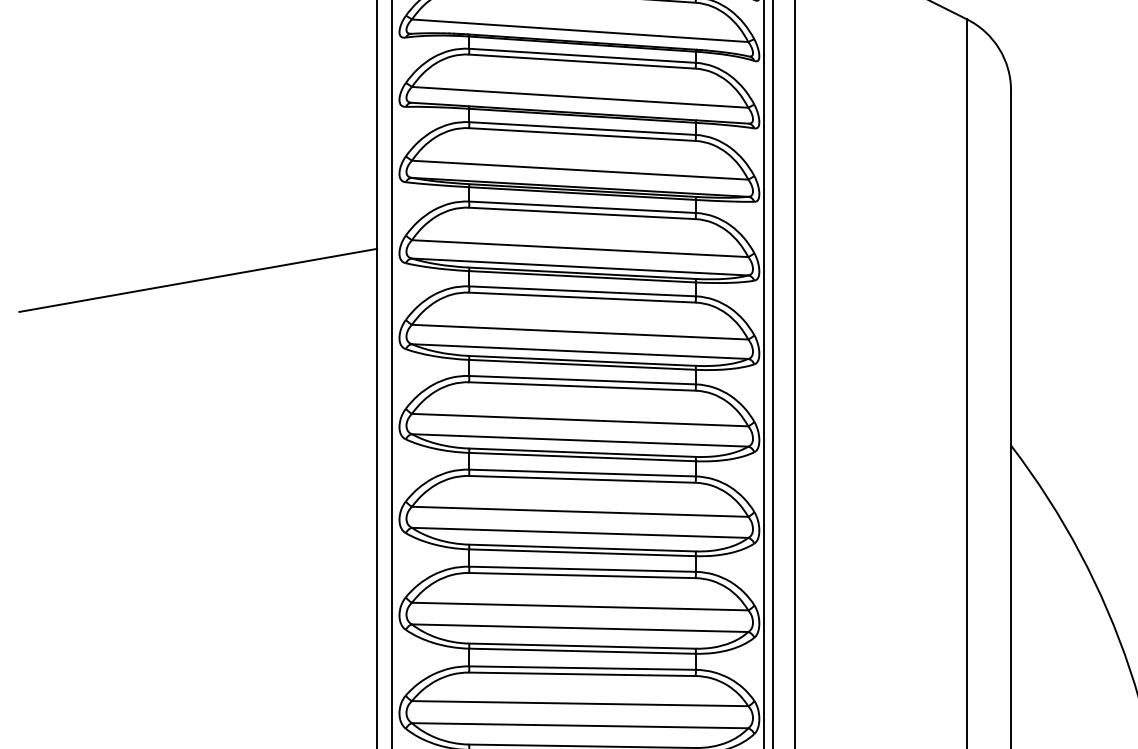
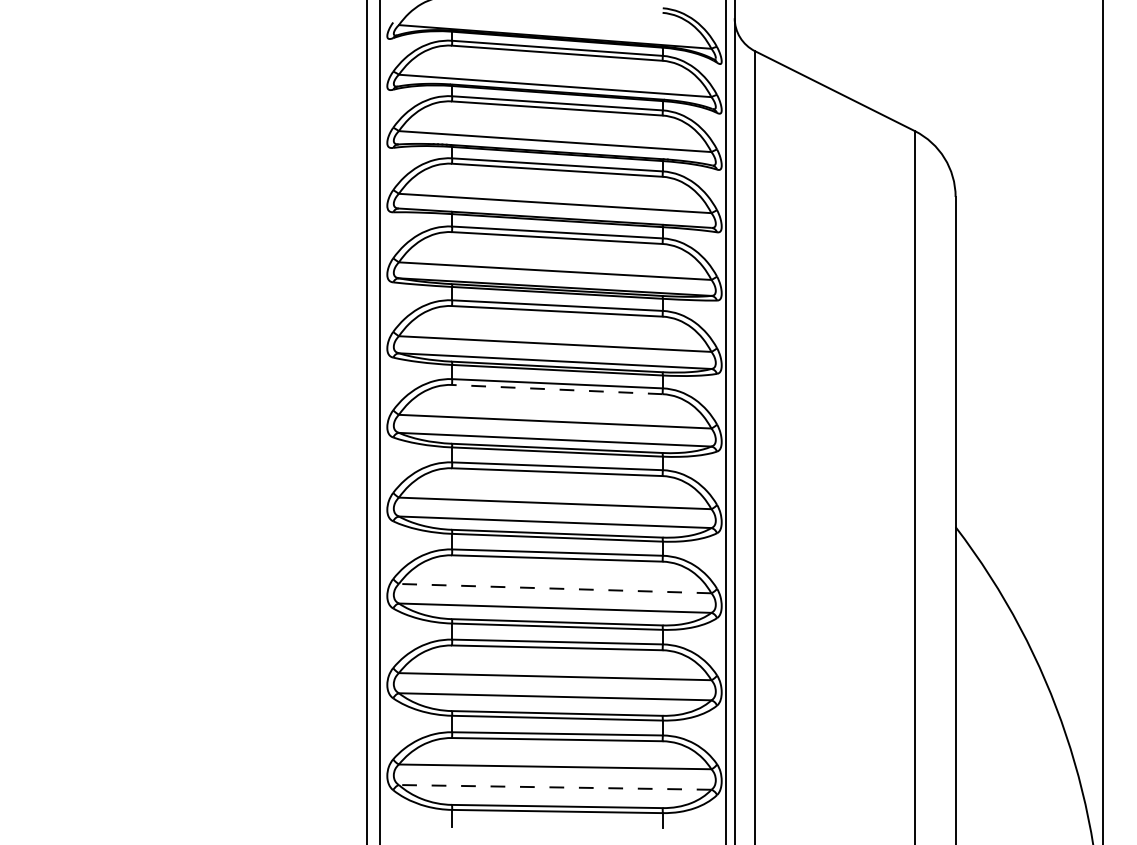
line: (198, 280) -> (200, 373), removed
line: (581, 297) -> (556, 389), solid -> dashed
line: (579, 511) -> (554, 588), solid -> dashed
line: (579, 725) -> (554, 787), solid -> dashed

